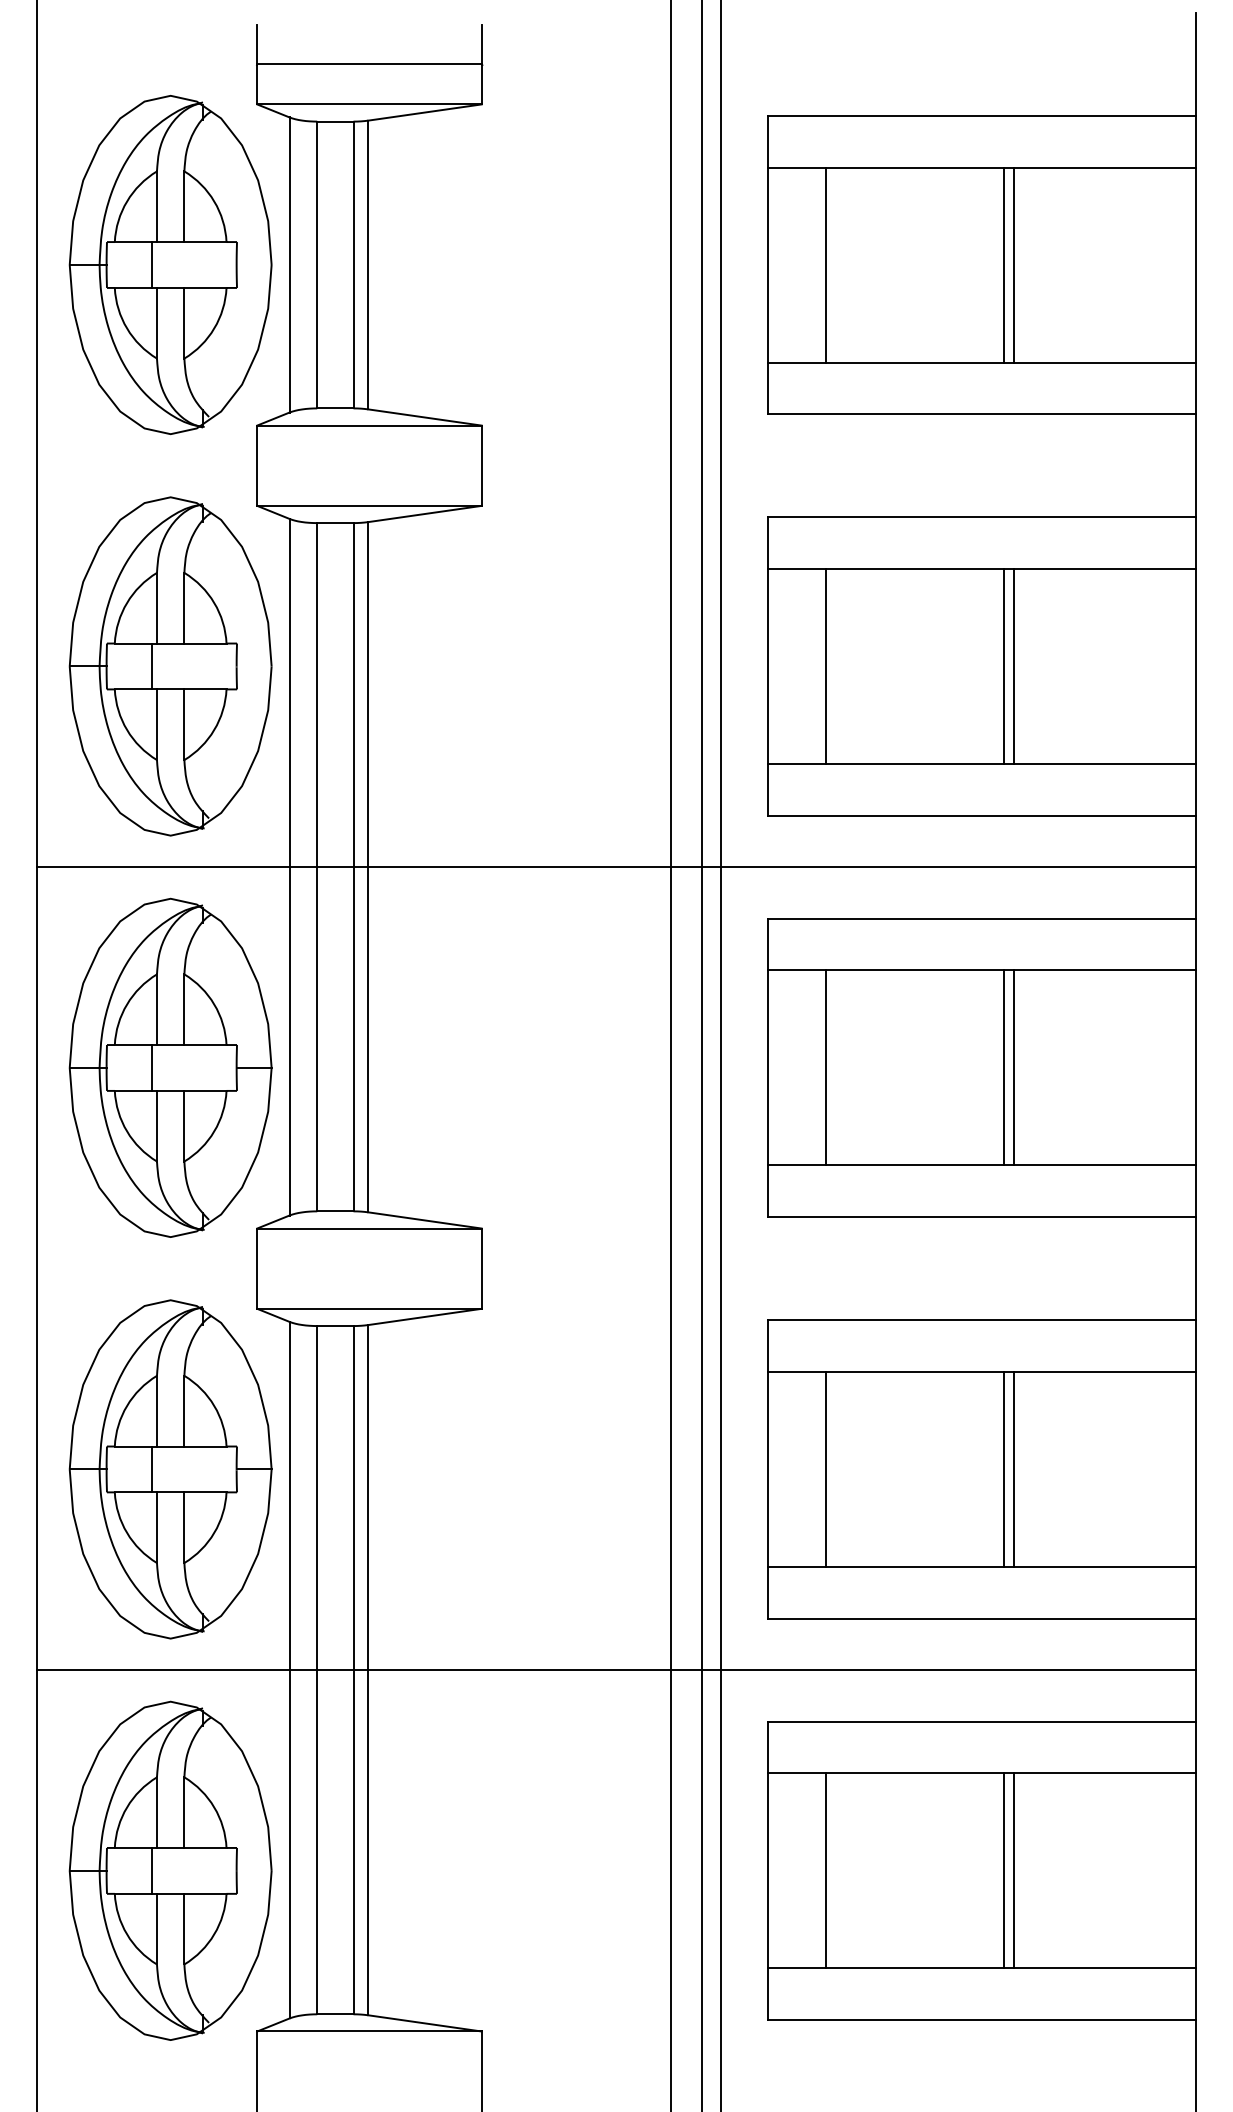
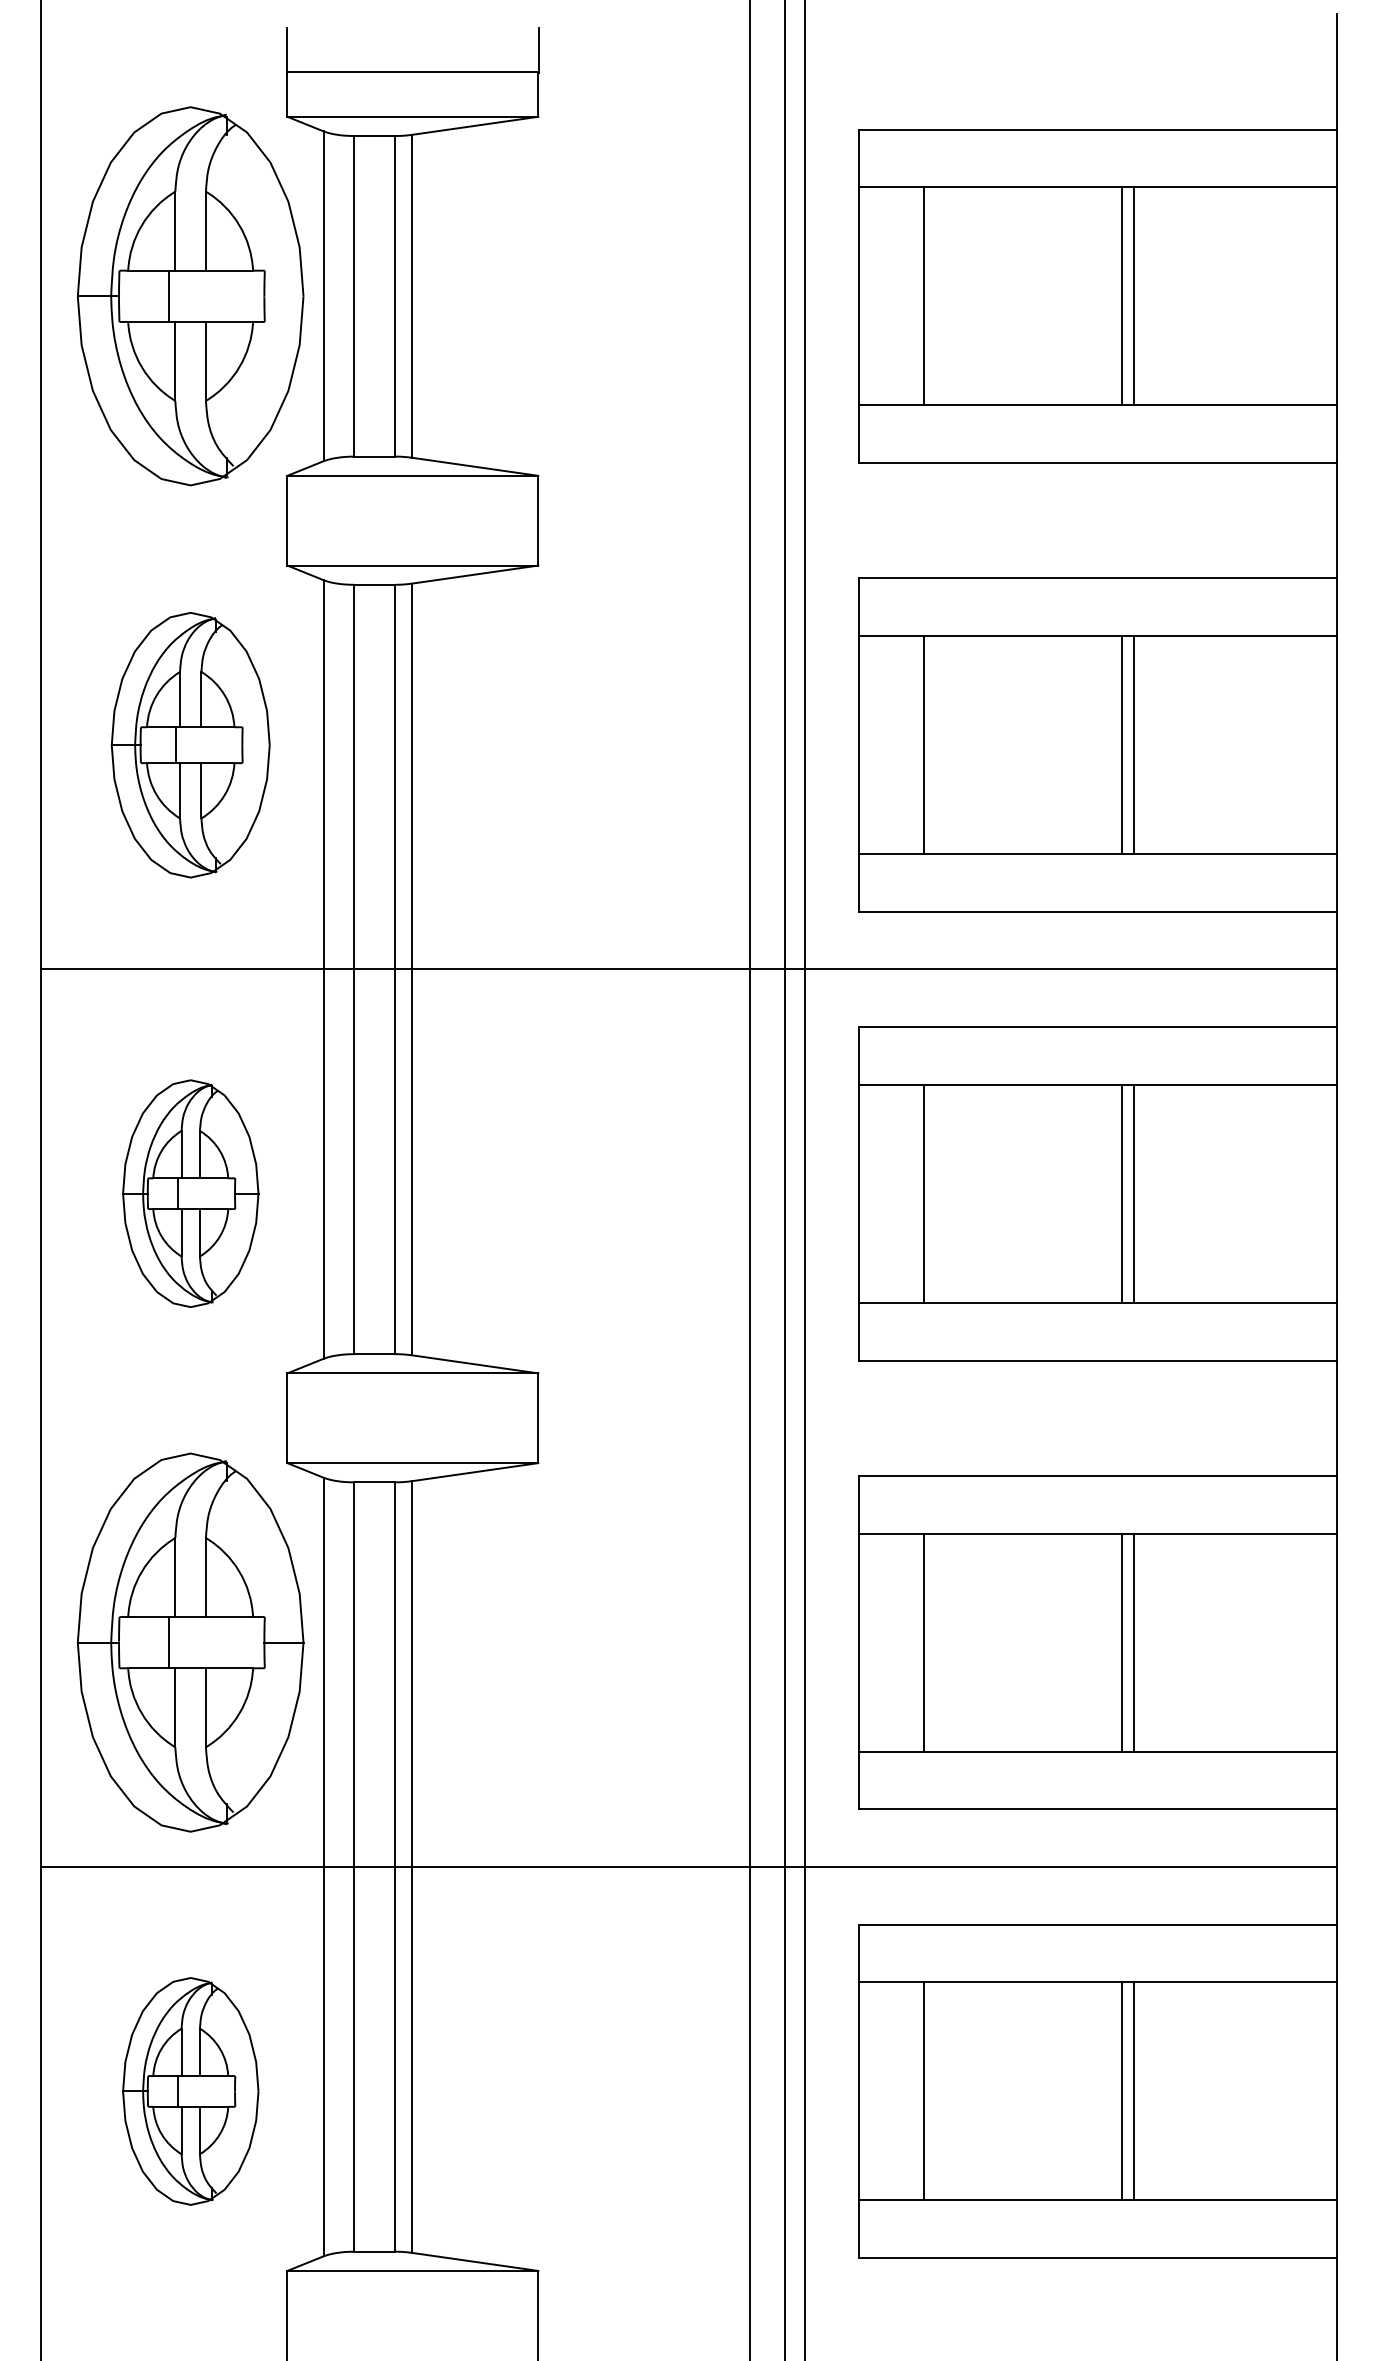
part: (170, 666) -> (190, 745), size x0.7
part: (170, 1067) -> (190, 1193), size x0.6
part: (170, 1870) -> (190, 2091), size x0.6

